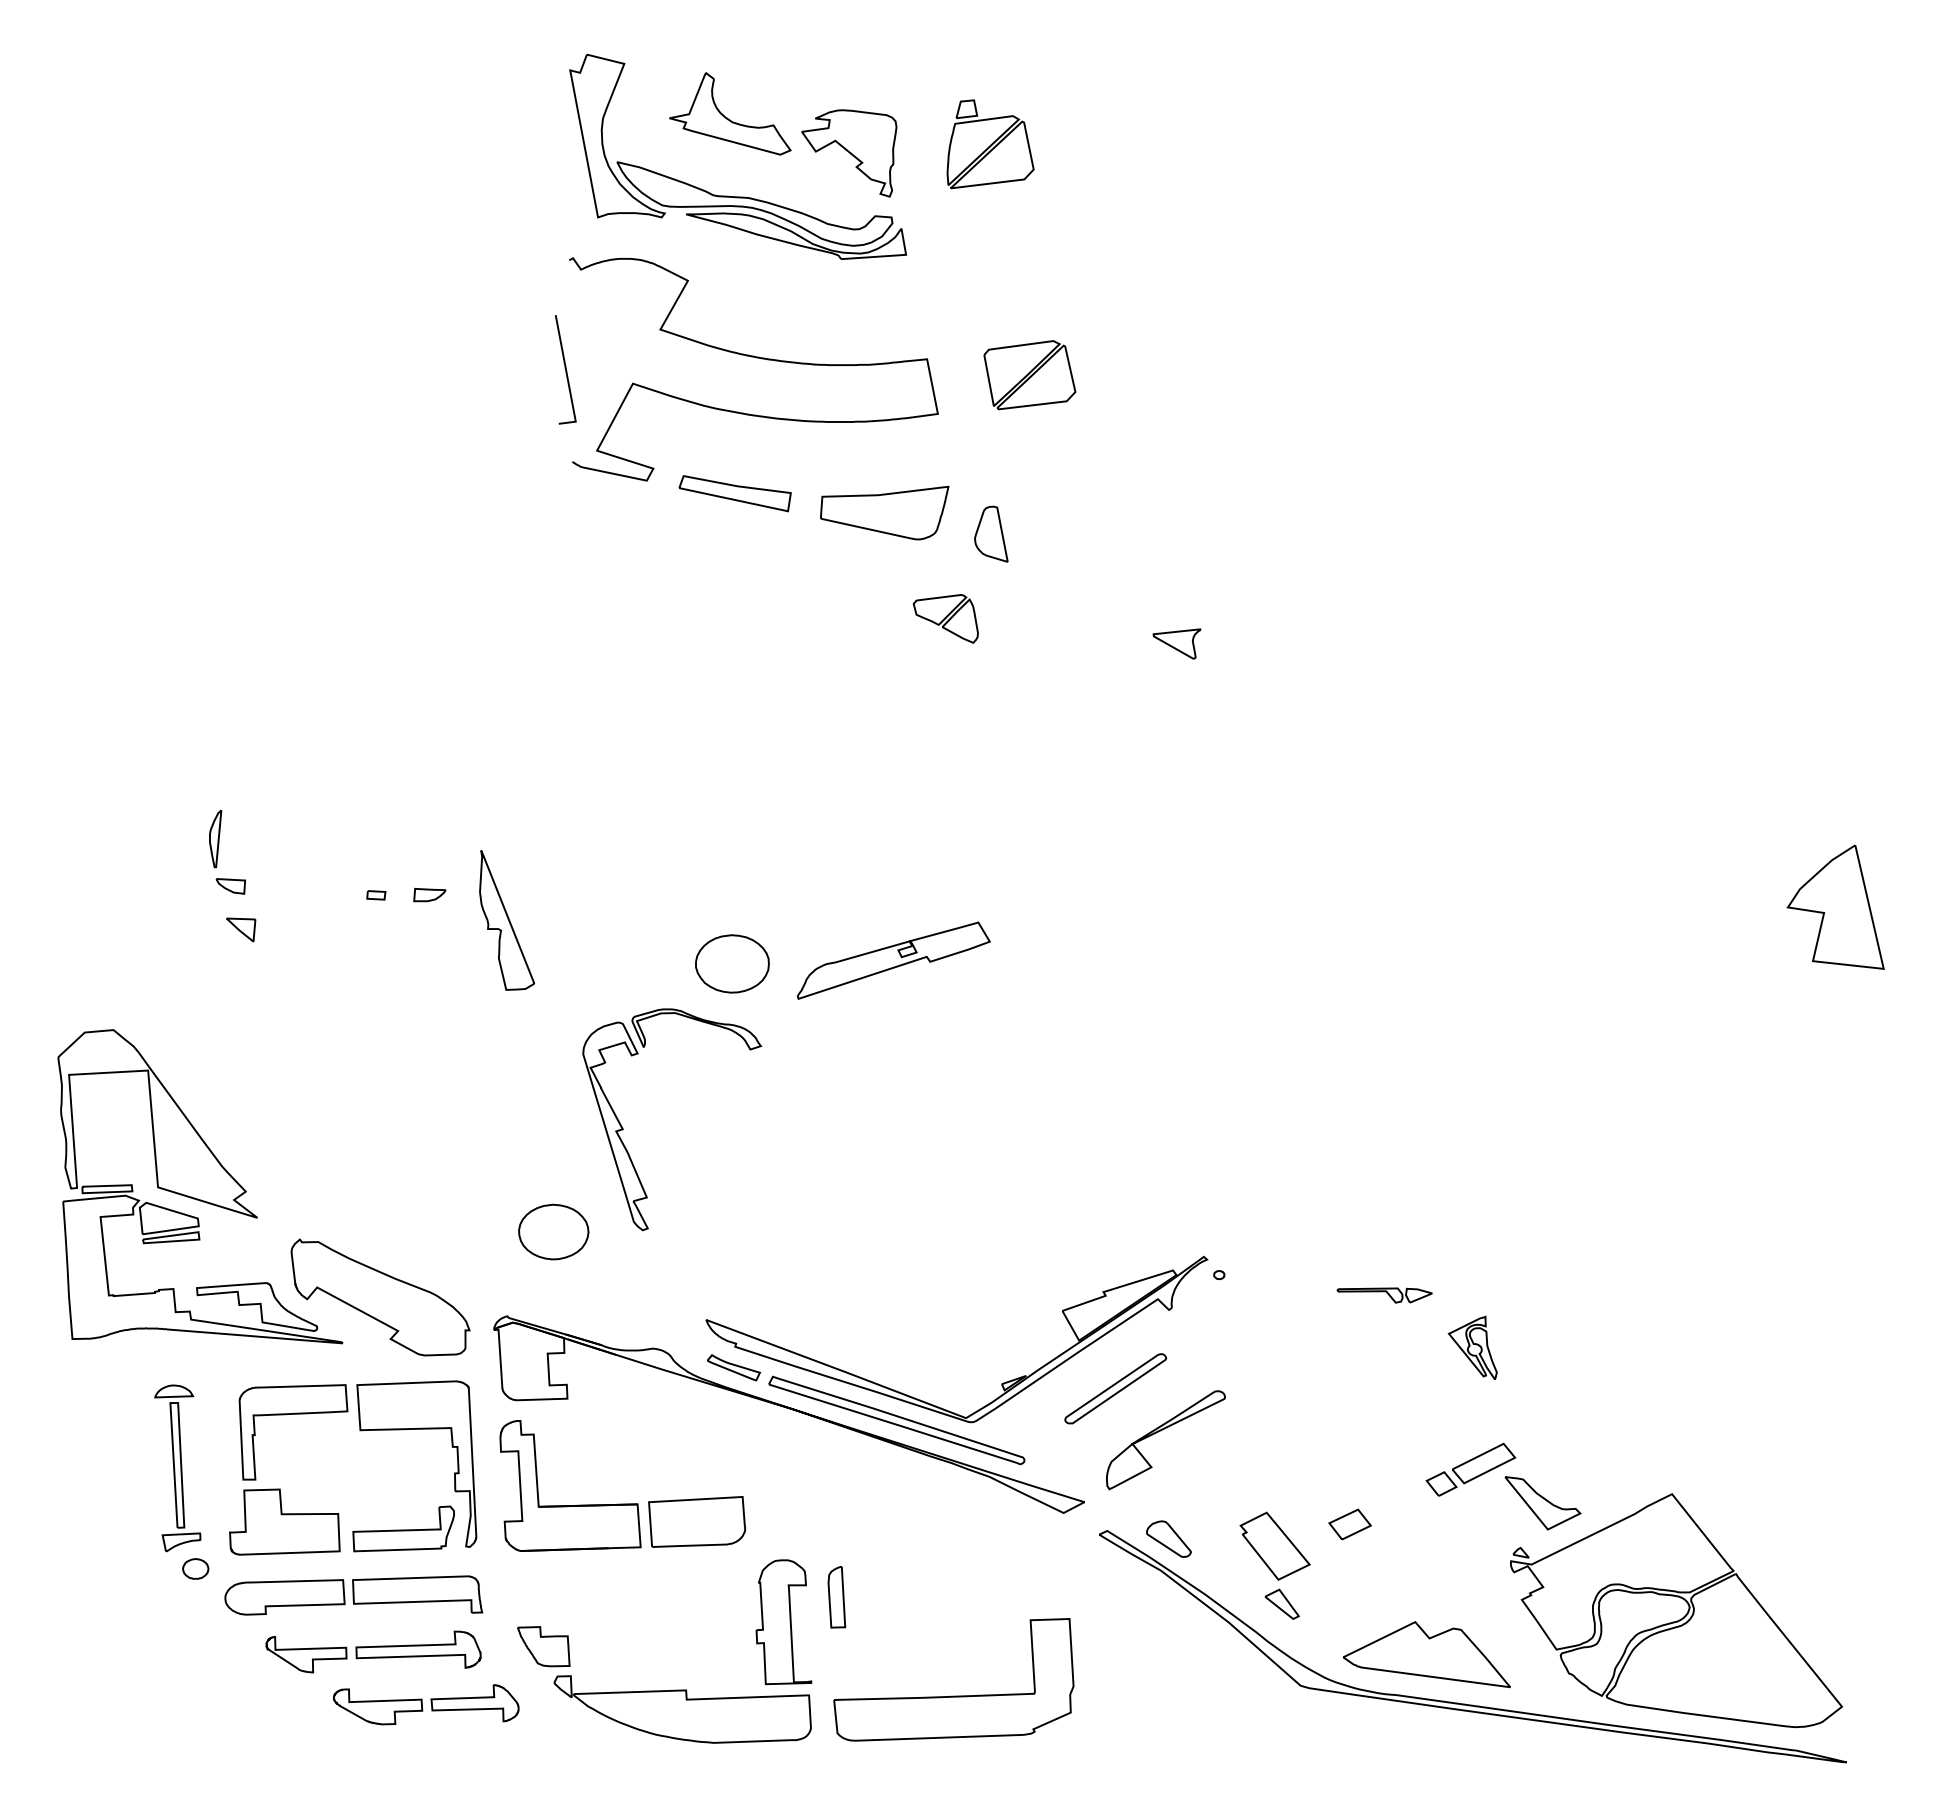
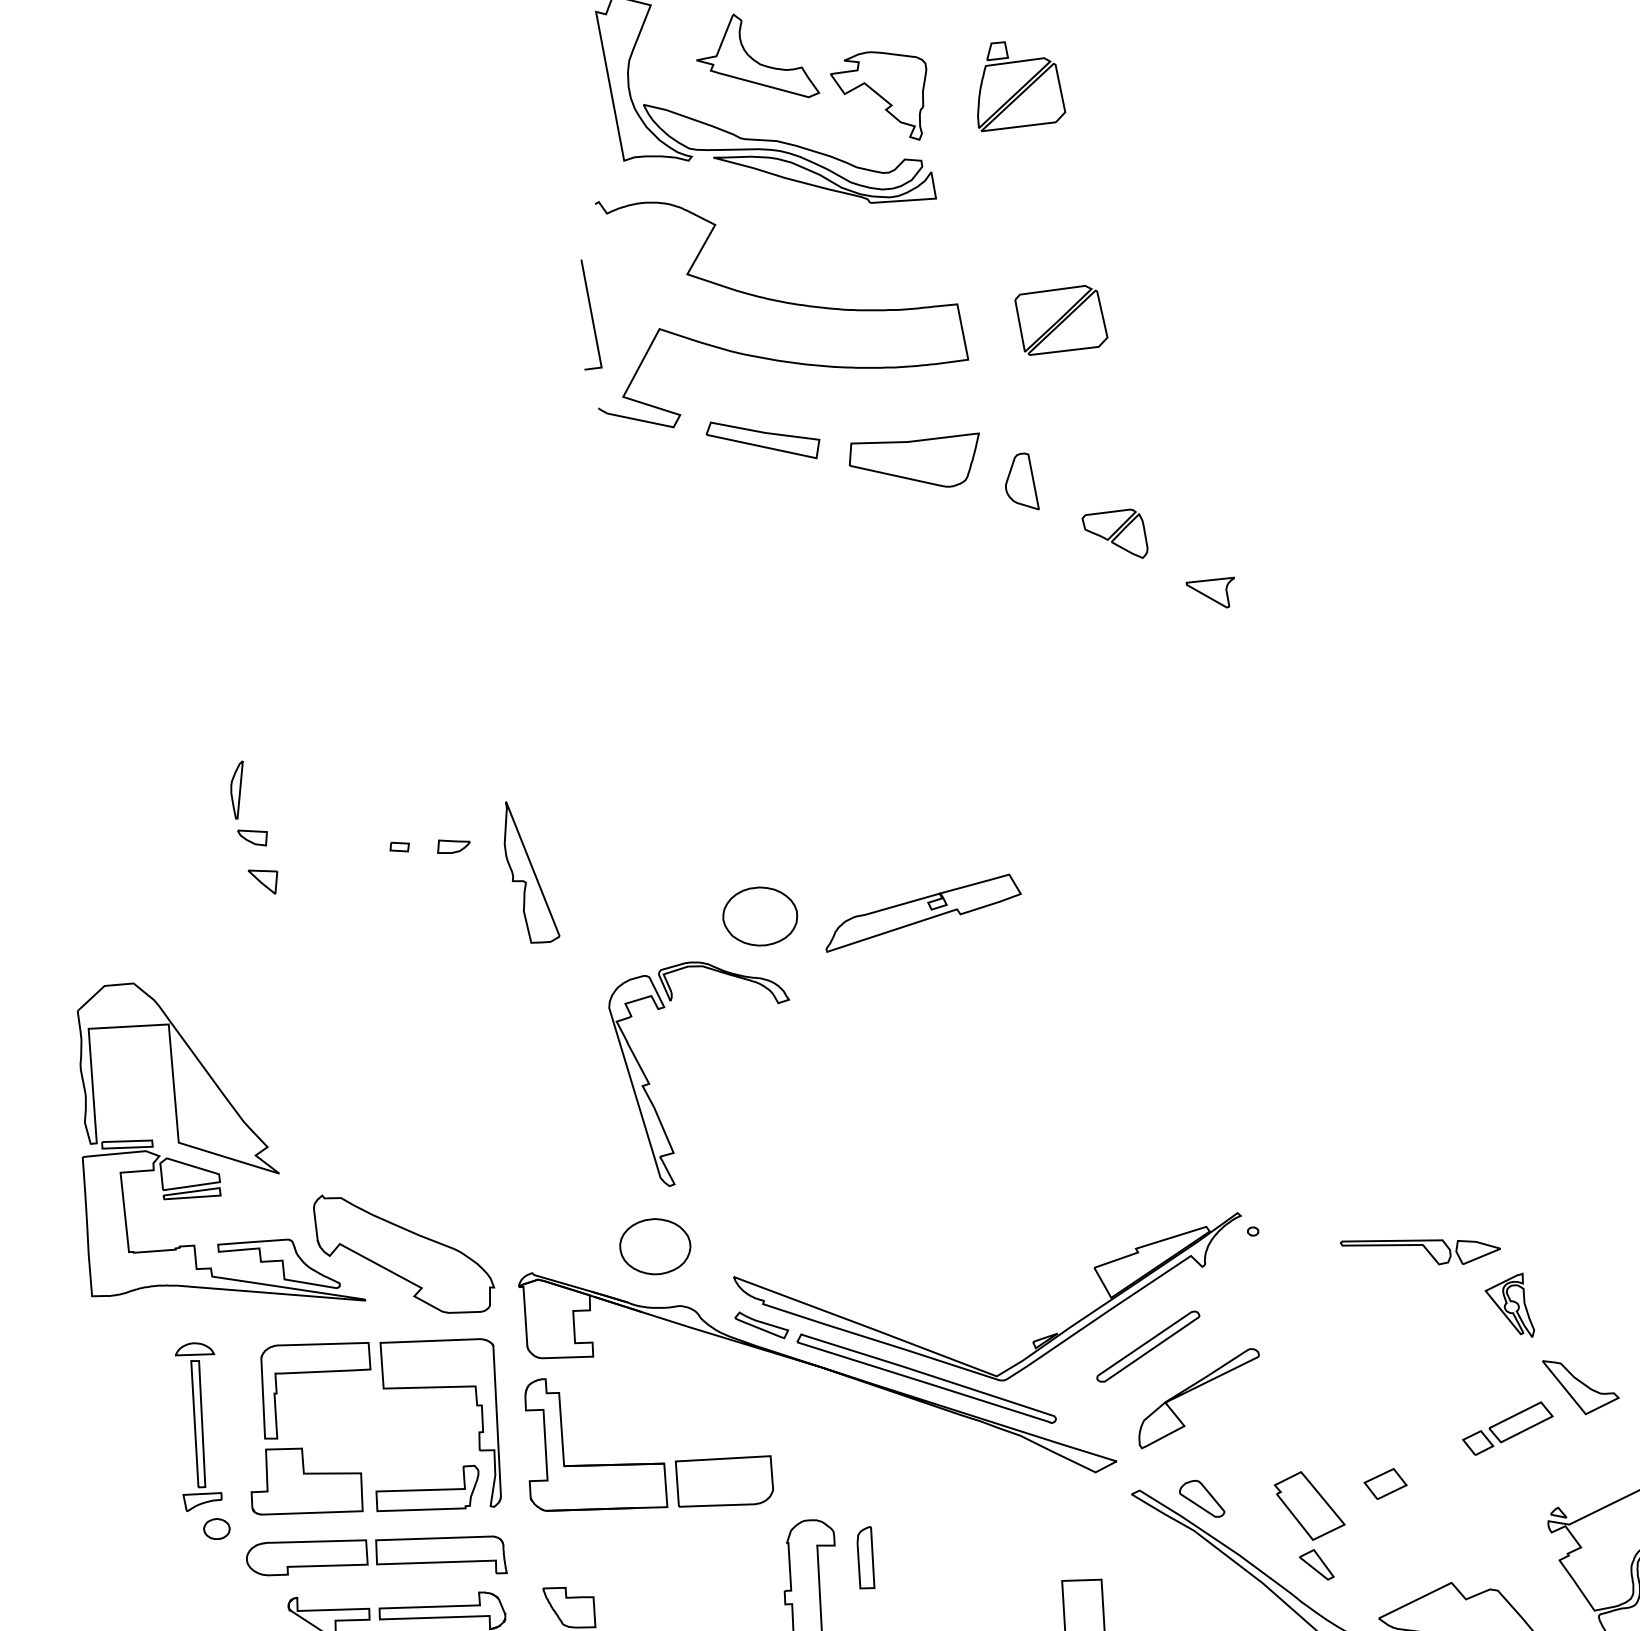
part: (945, 618) -> (1114, 533), moved
part: (553, 1231) -> (655, 1246), moved
part: (1384, 1295) -> (1420, 1252), size x1.67
part: (1542, 1503) -> (1580, 1387), moved

